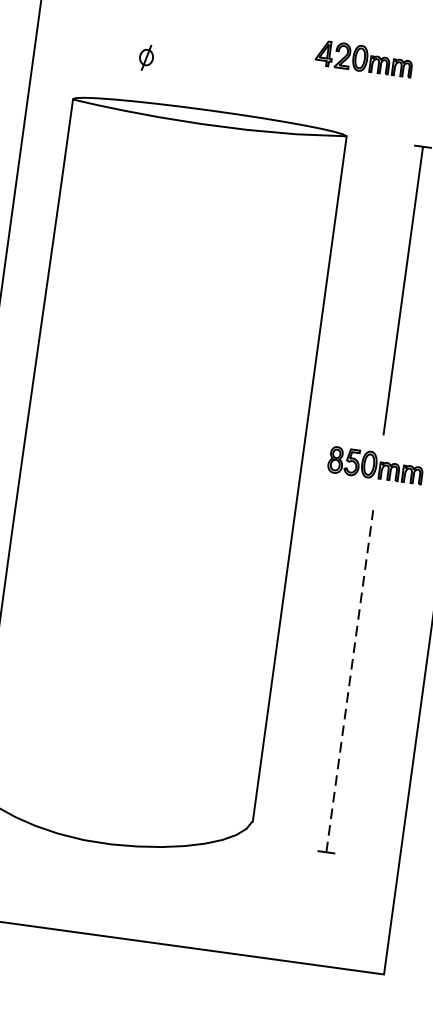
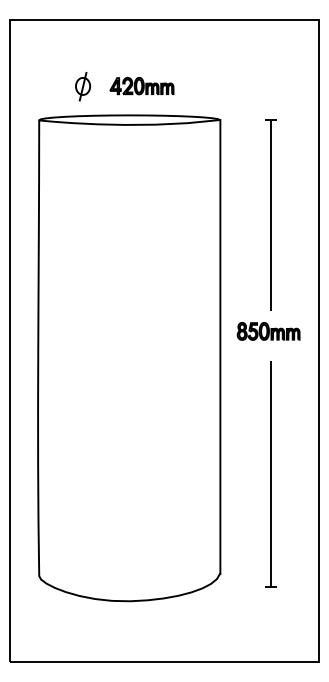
part: (146, 57) -> (83, 86), size x1.67
part: (363, 59) -> (141, 86), moved
line: (349, 680) -> (270, 473), dashed -> solid

